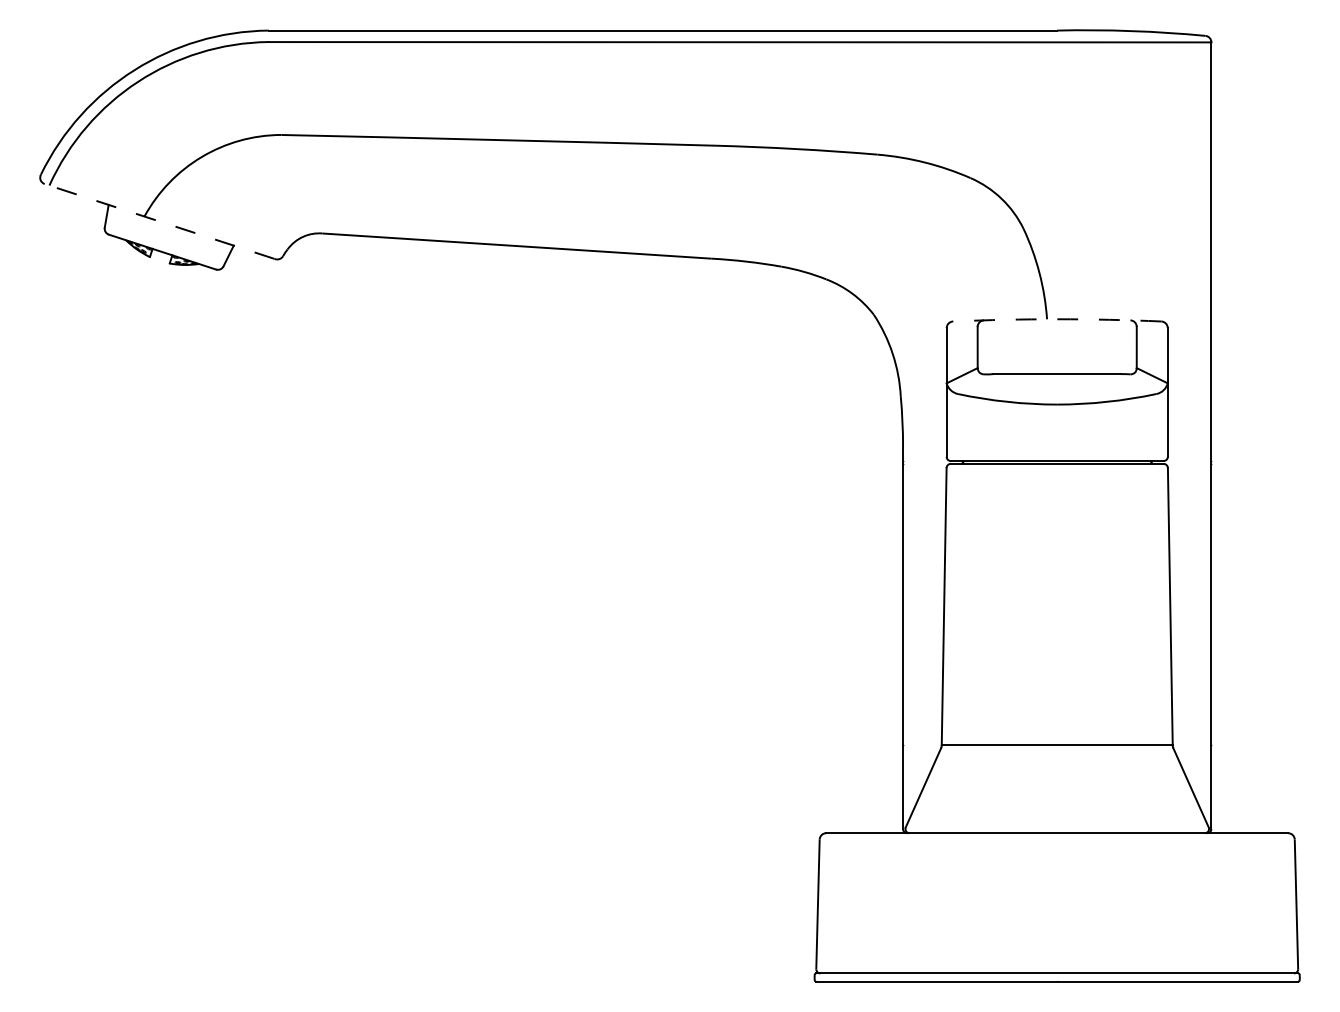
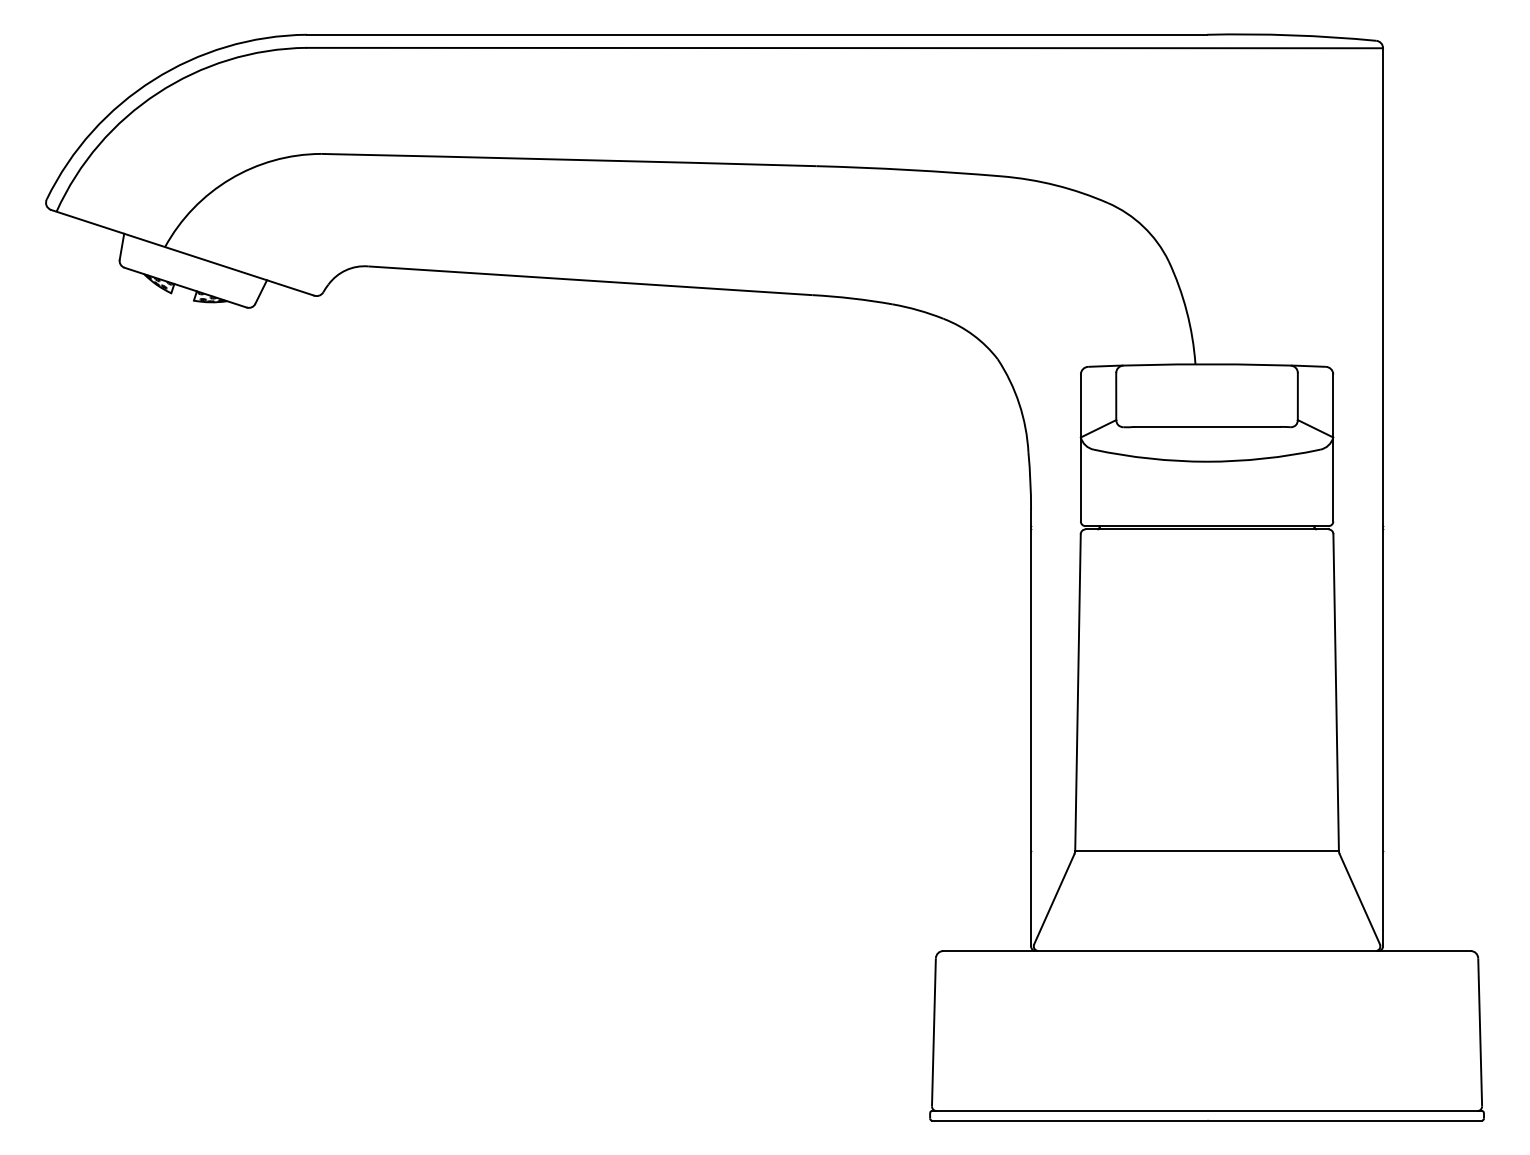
line: (159, 221) -> (182, 252), dashed -> solid
arc: (1057, 319) -> (1207, 364), dashed -> solid

